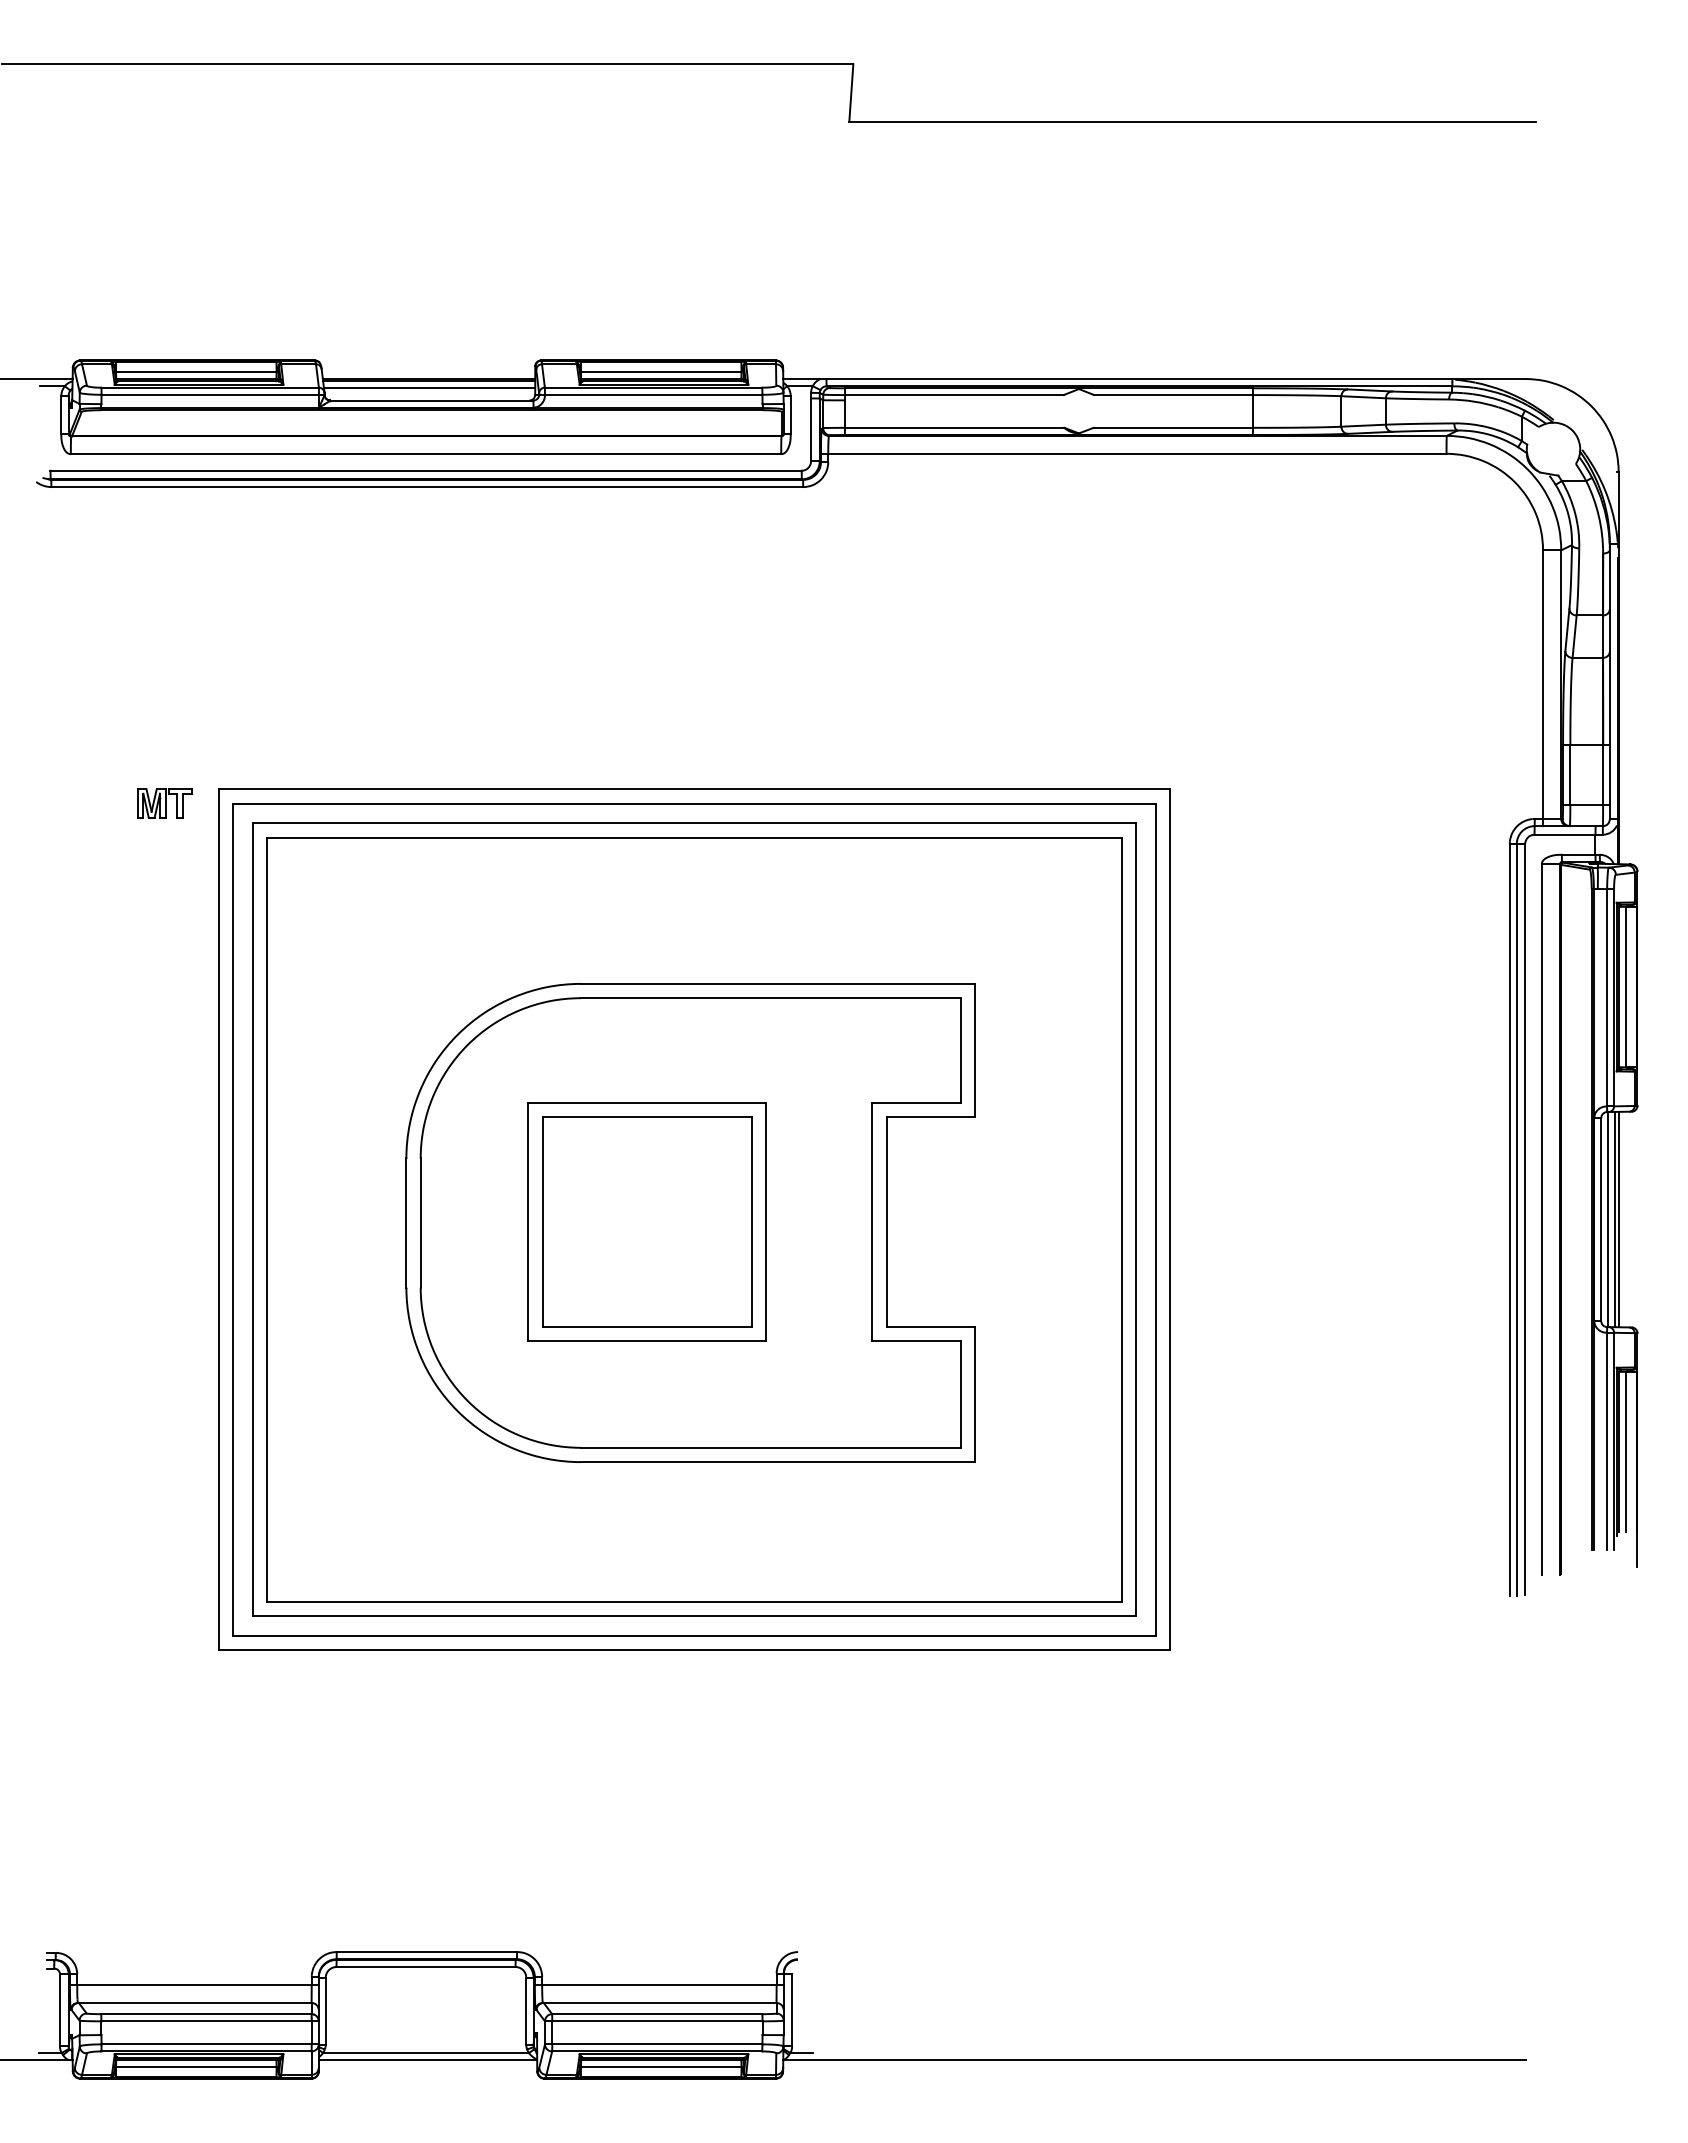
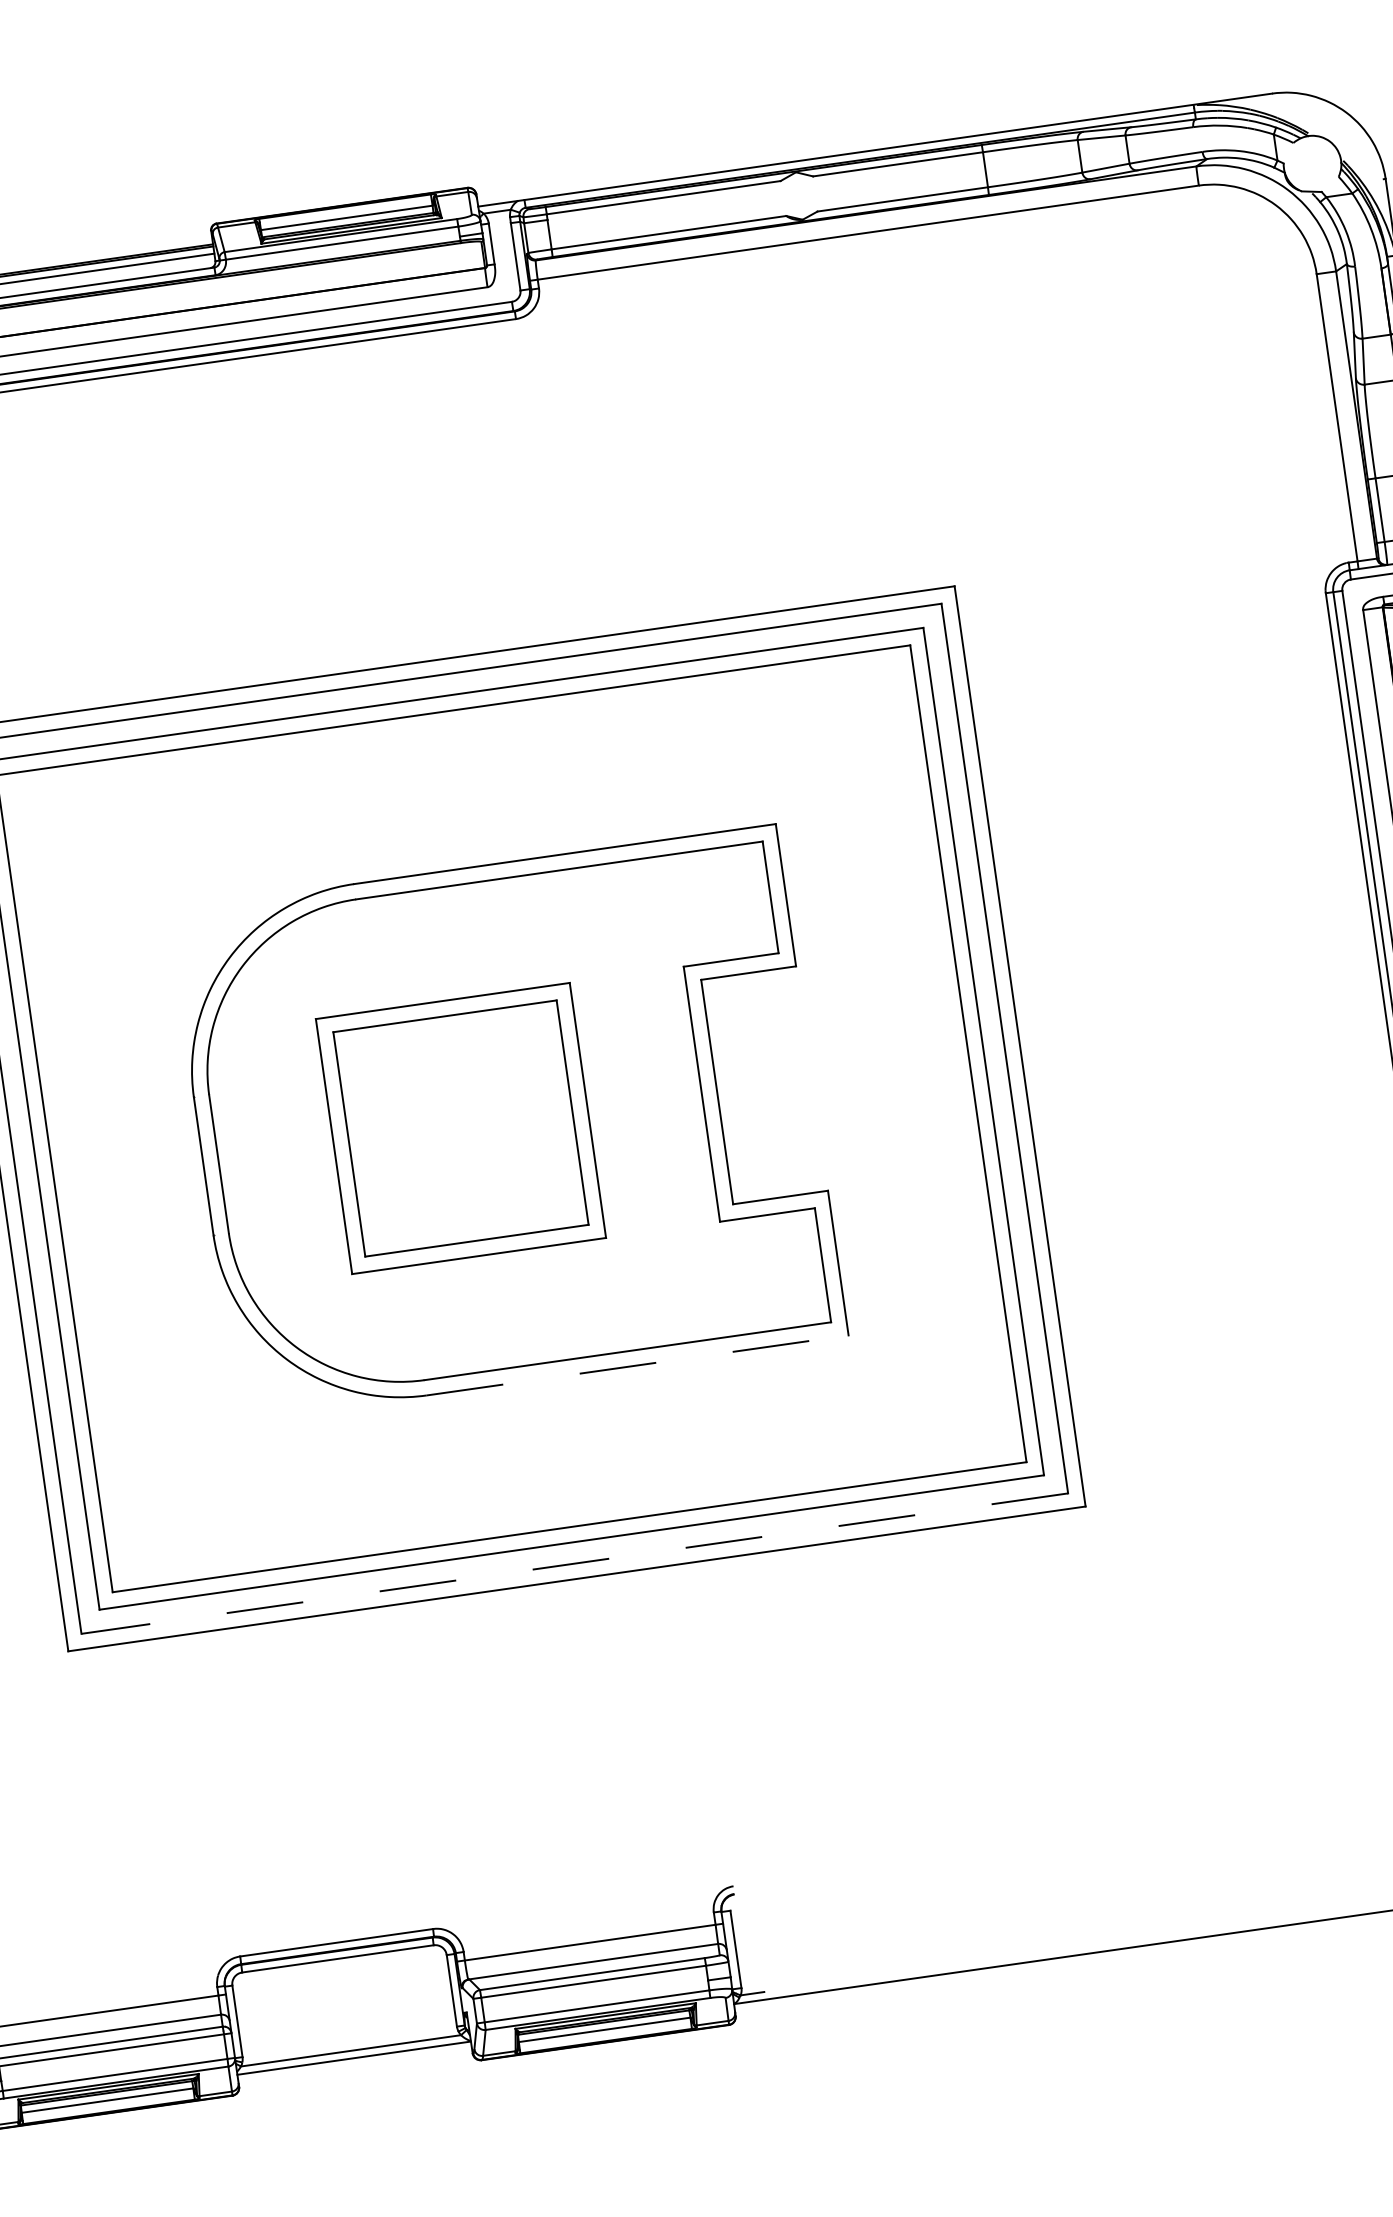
line: (778, 1462) -> (638, 1365), solid -> dashed
line: (694, 1635) -> (574, 1563), solid -> dashed

